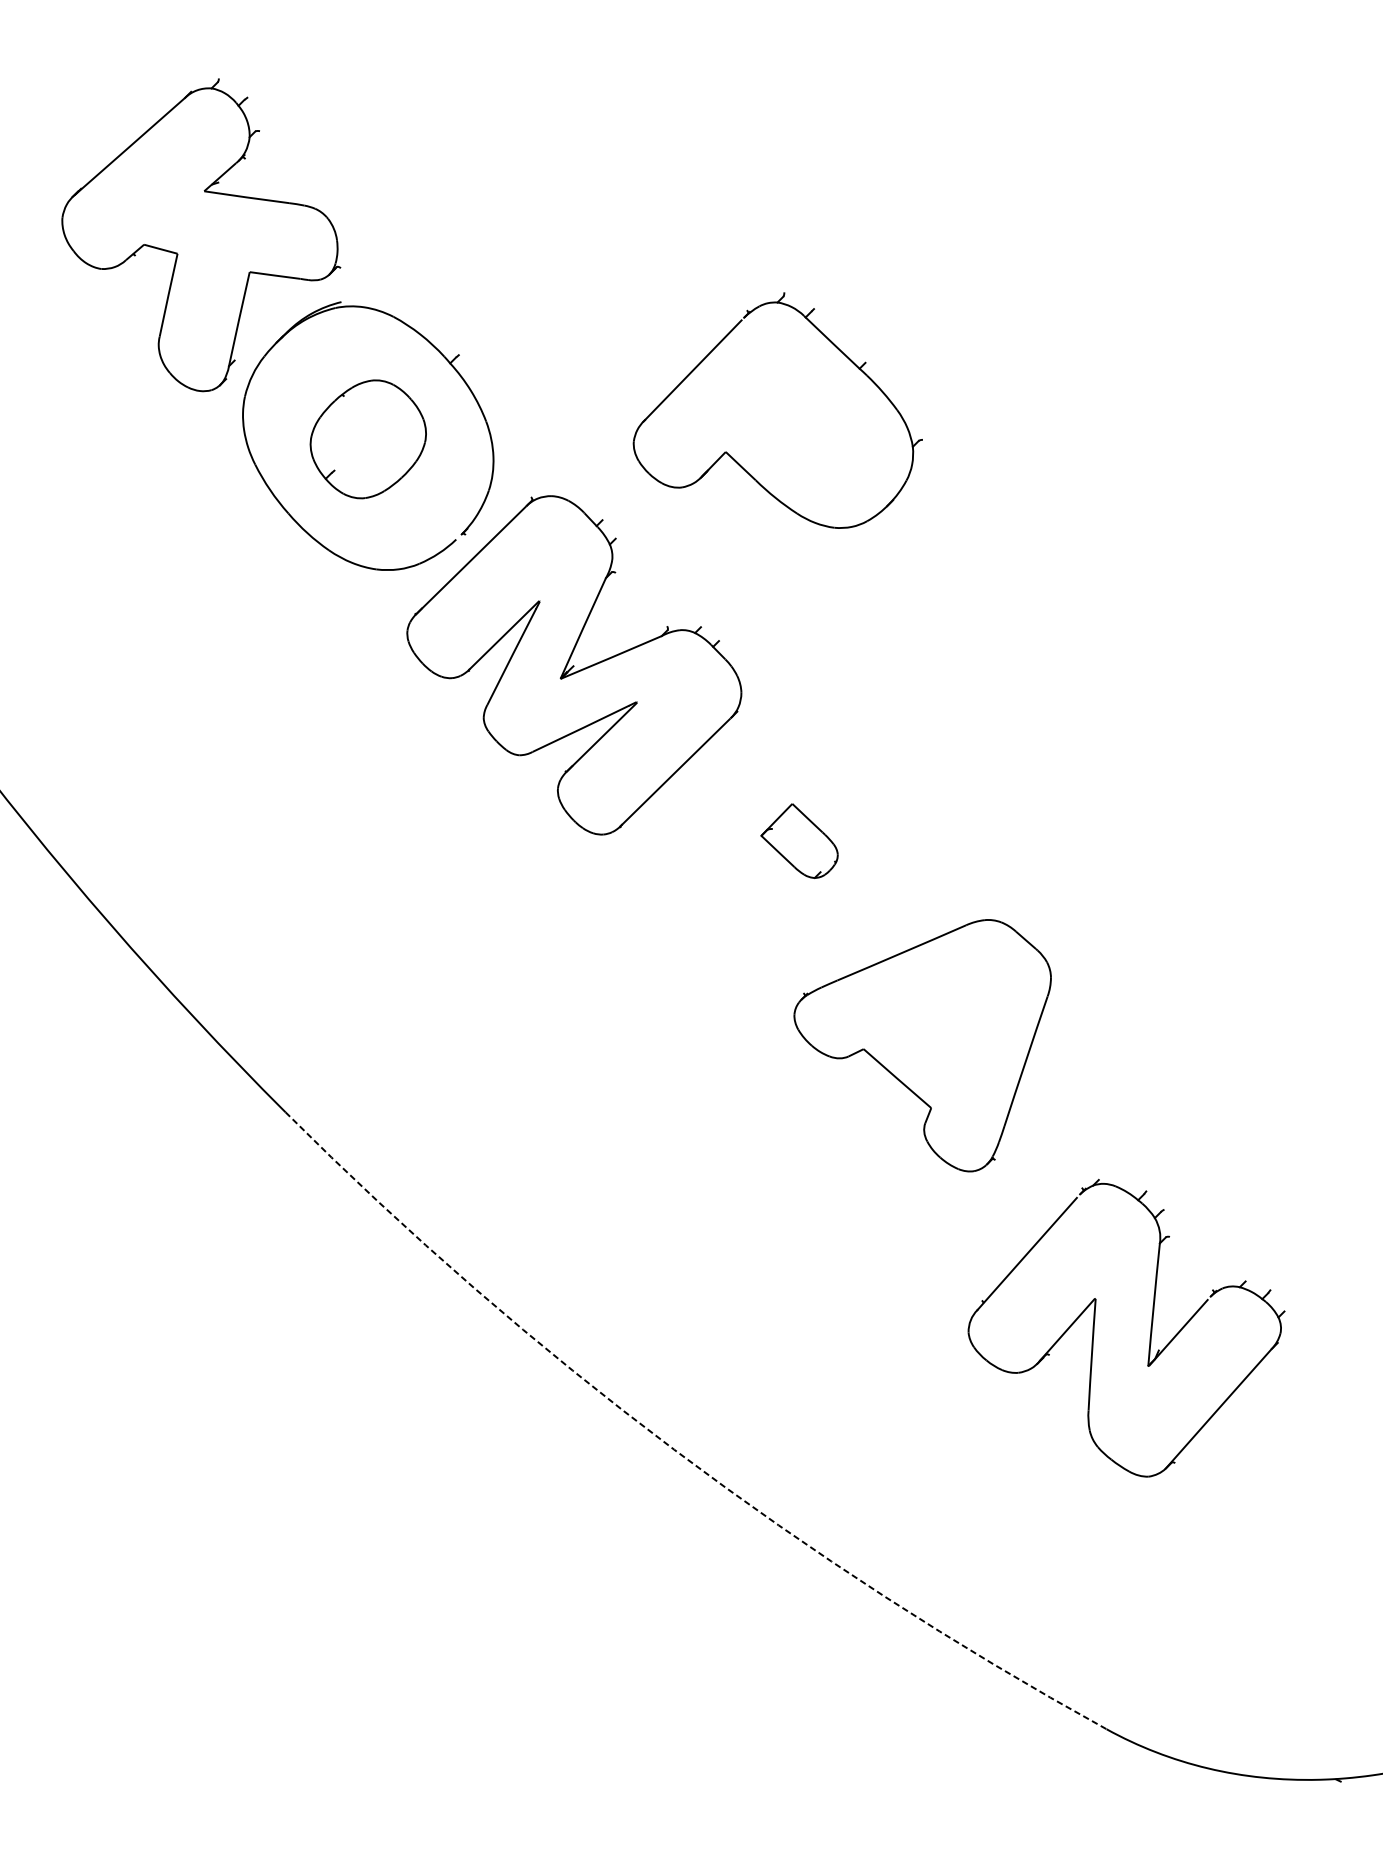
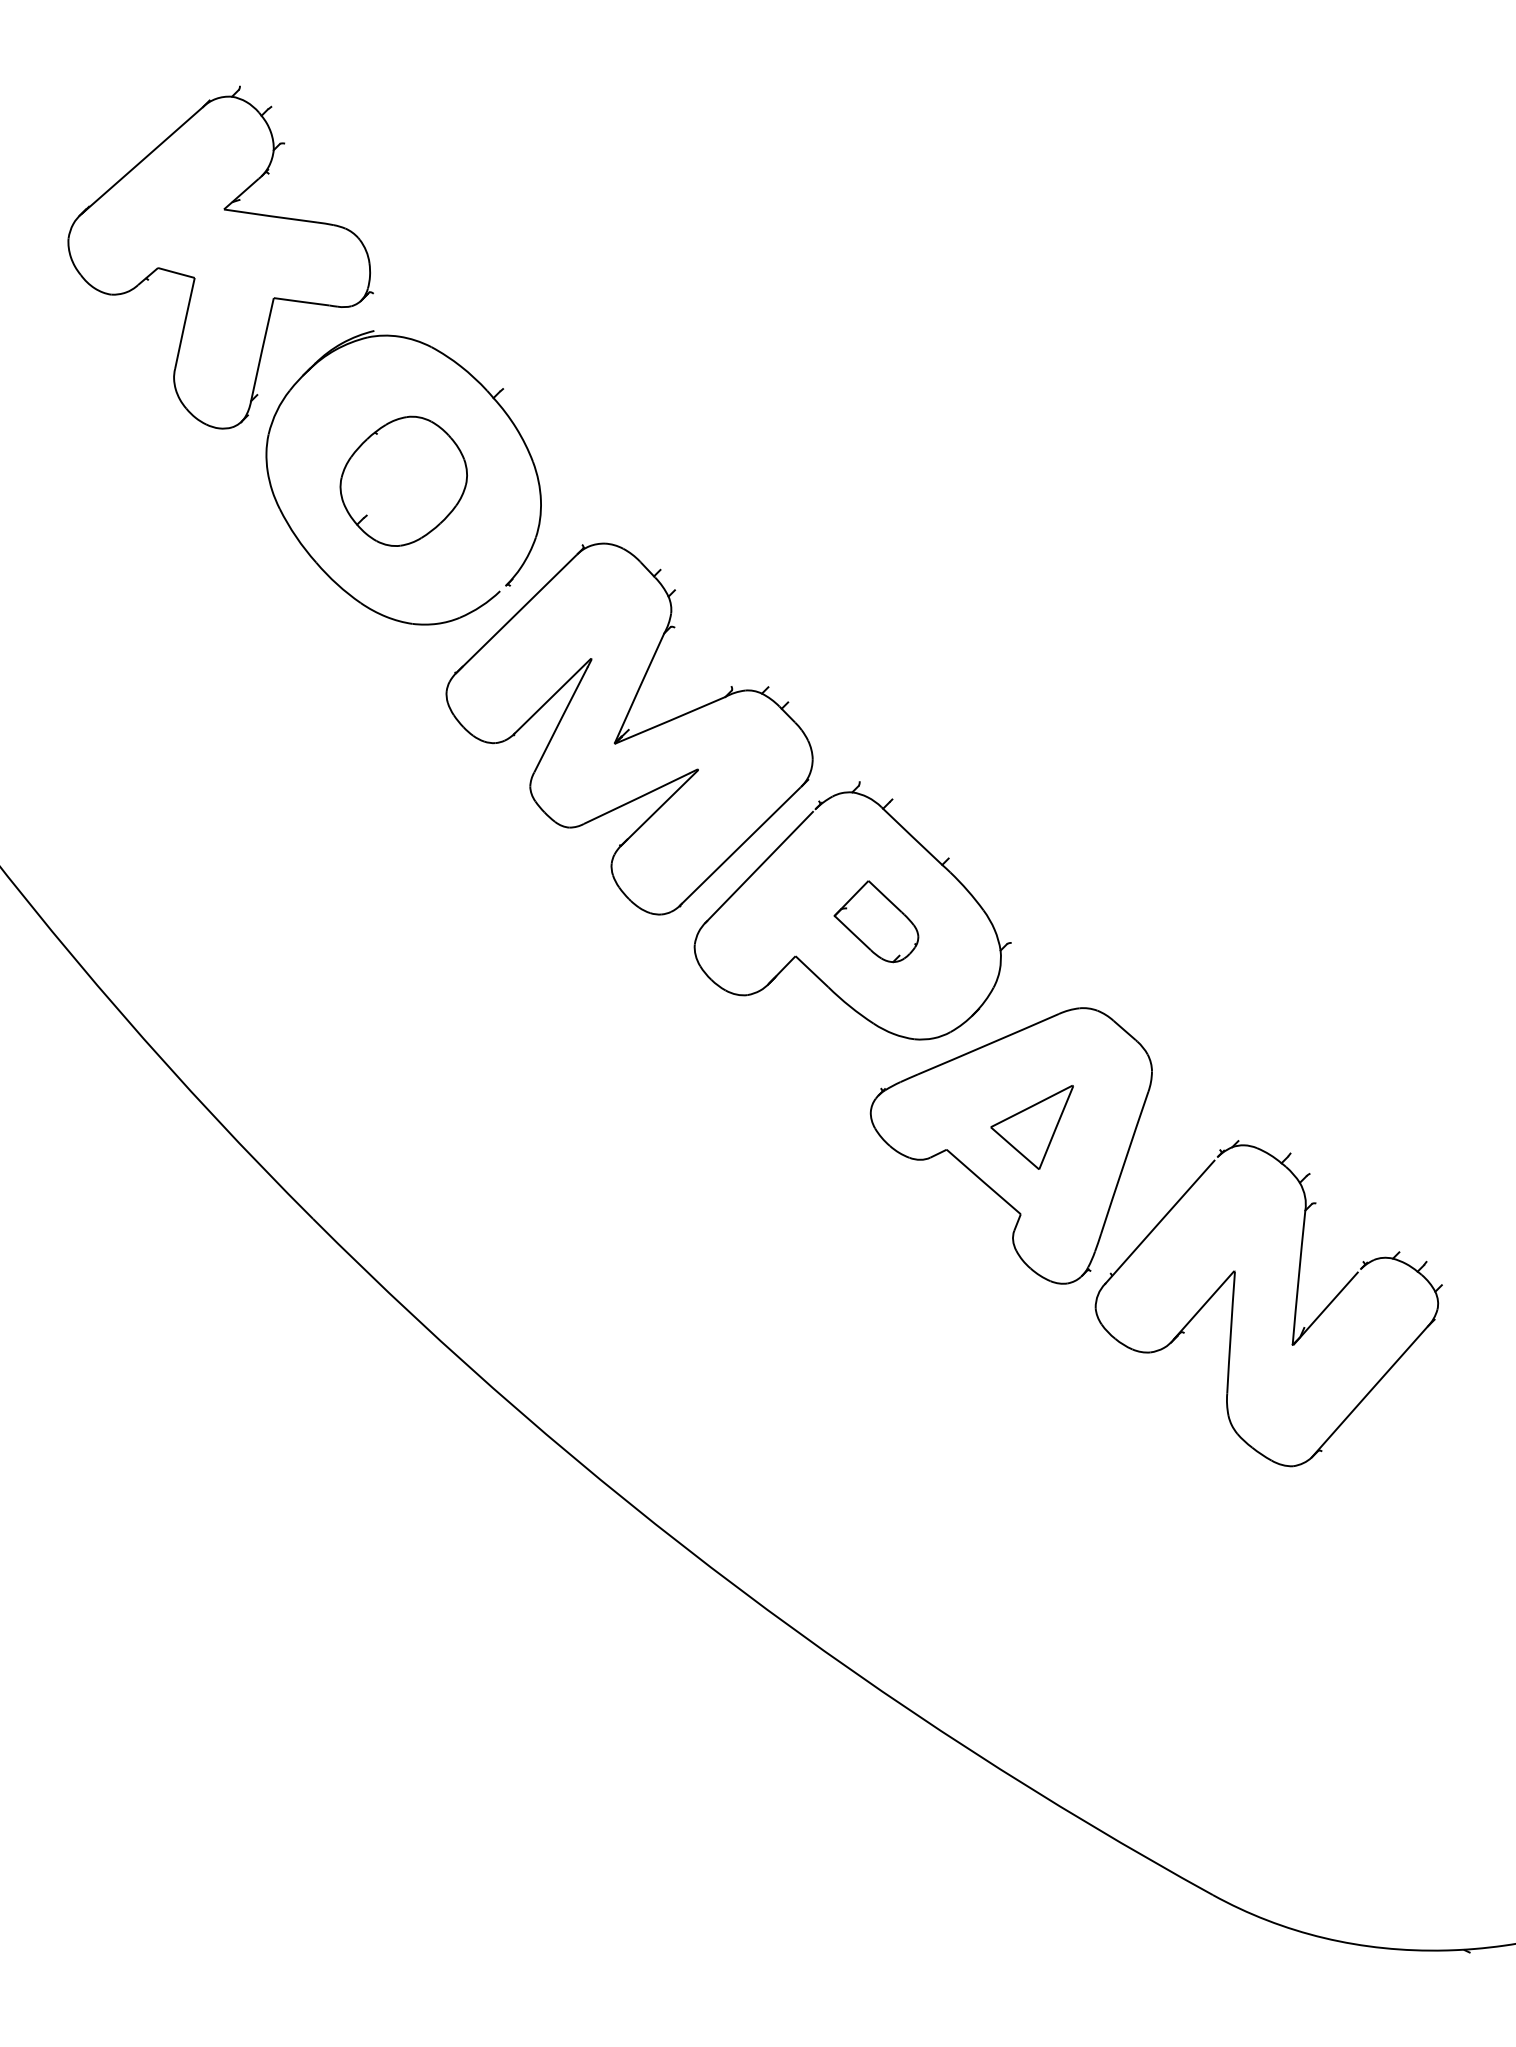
part: (731, 455) -> (801, 960), moved
part: (941, 1028) -> (1031, 1127), added
part: (1149, 1333) -> (1294, 1309), moved
arc: (674, 1449) -> (739, 1588), dashed -> solid

